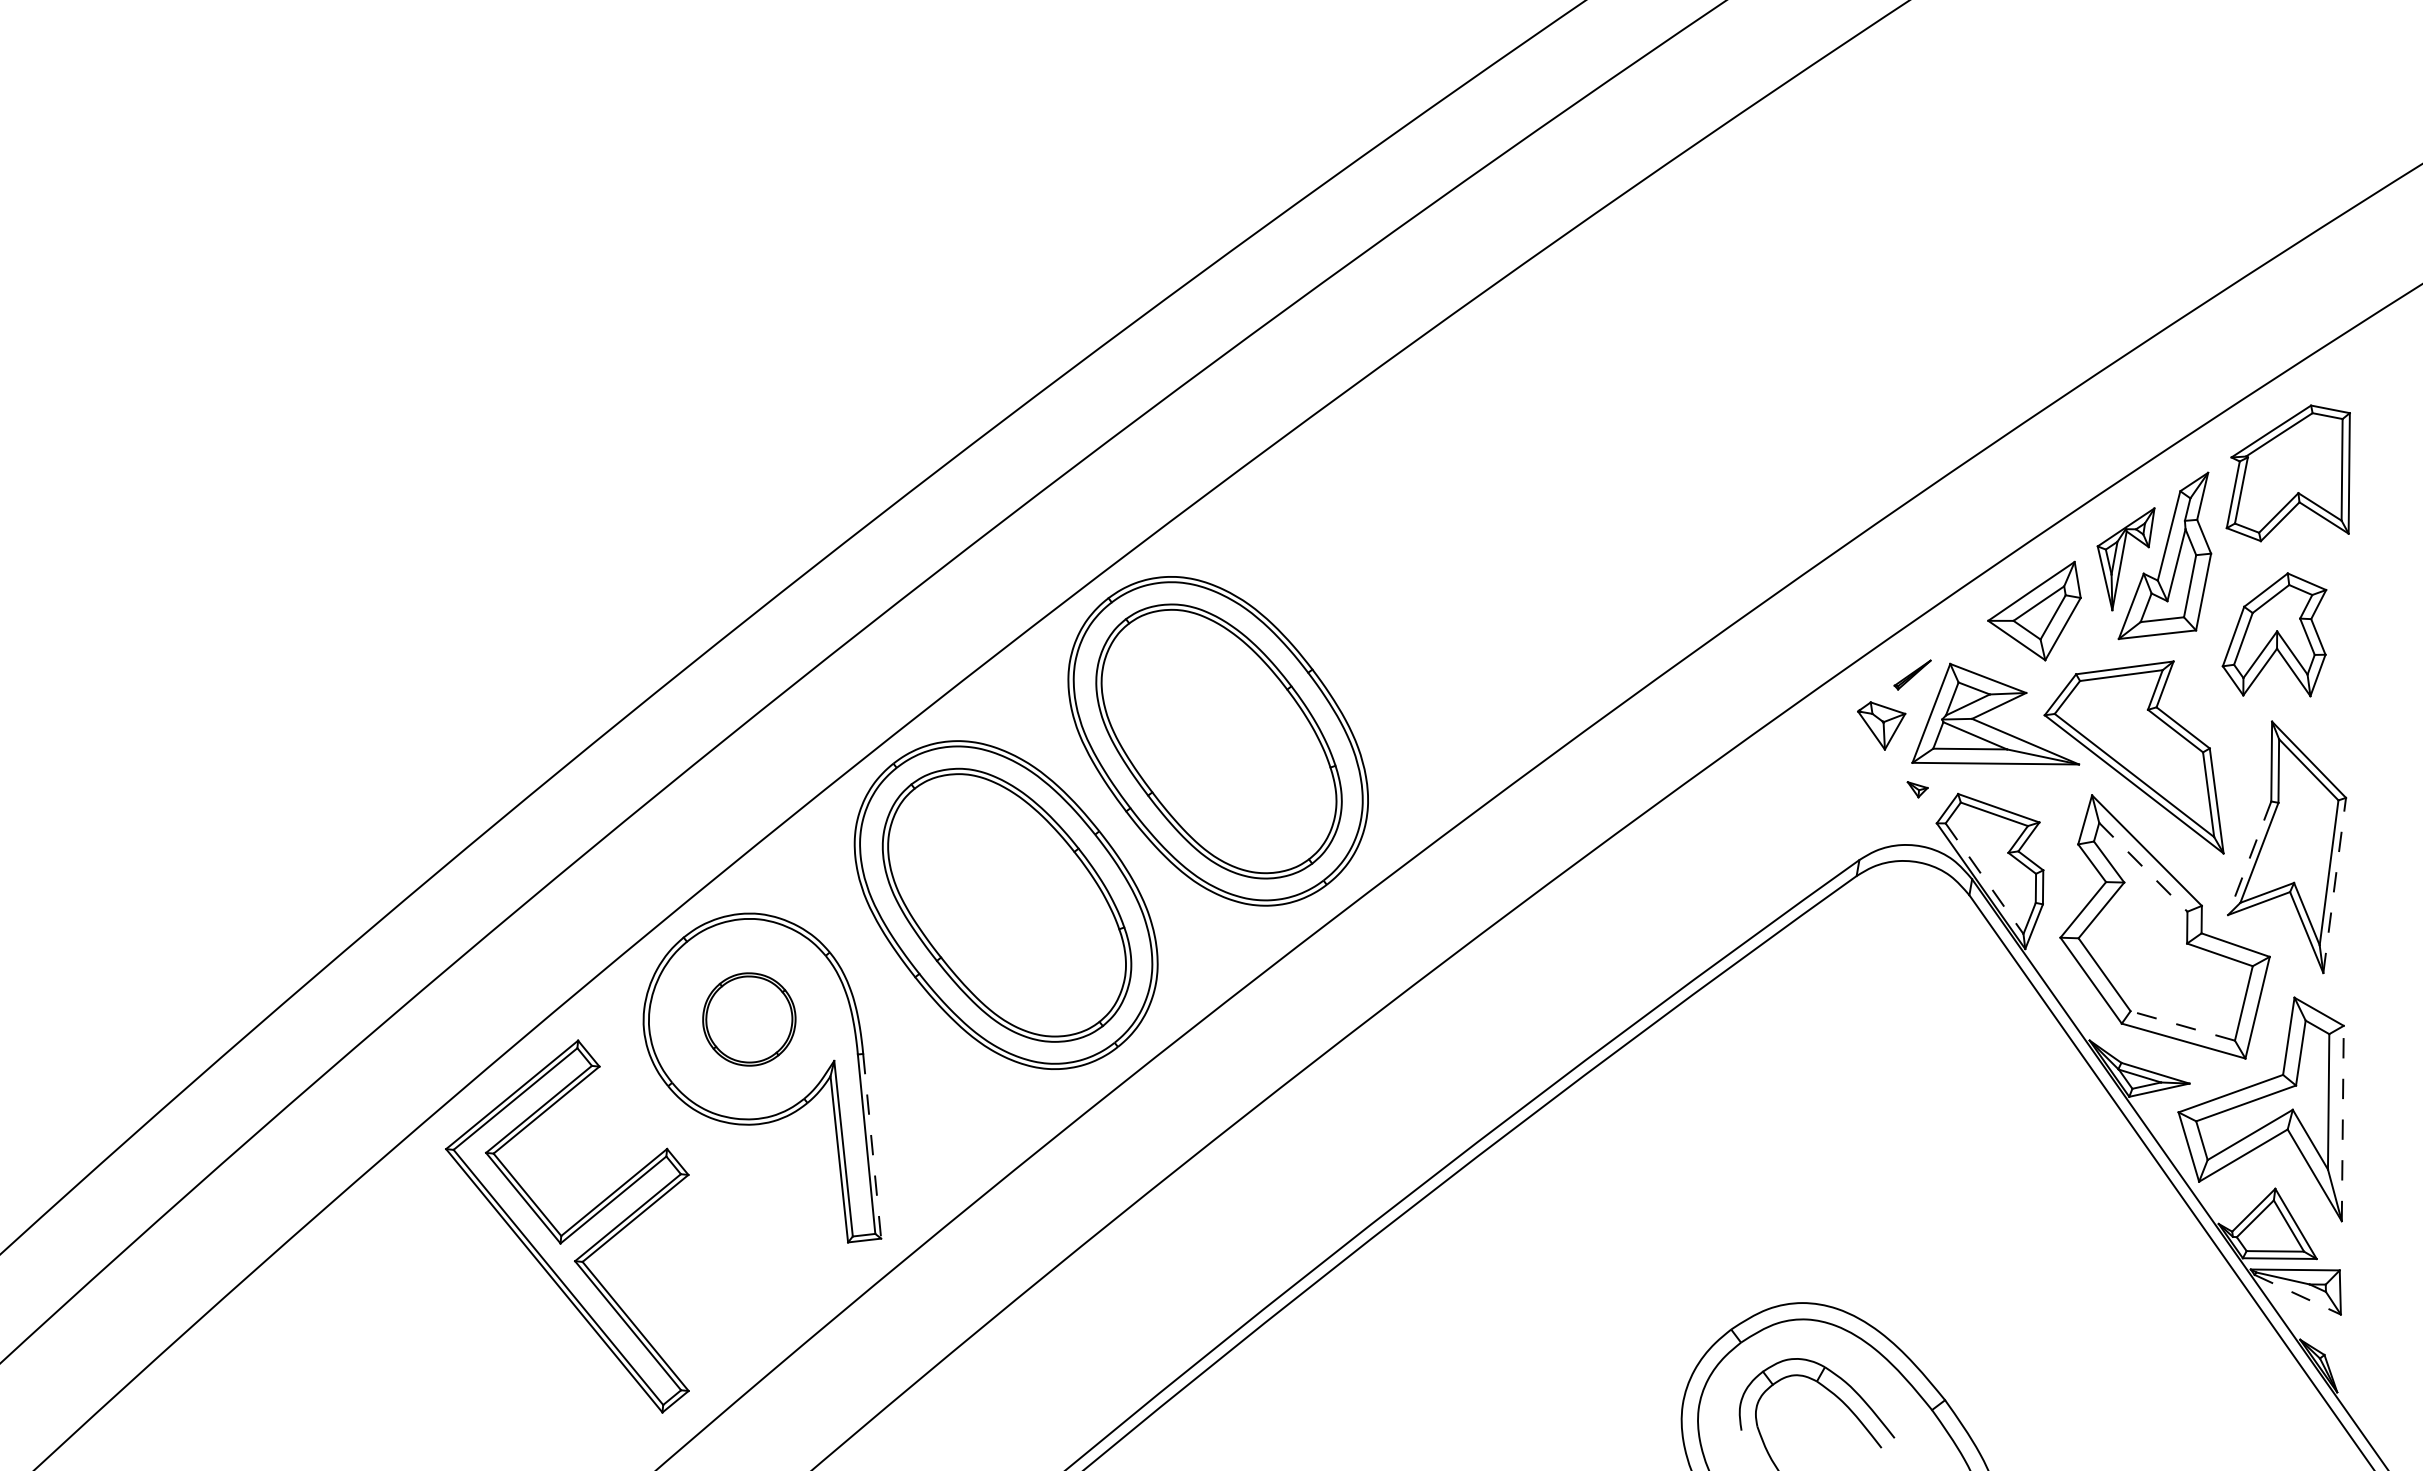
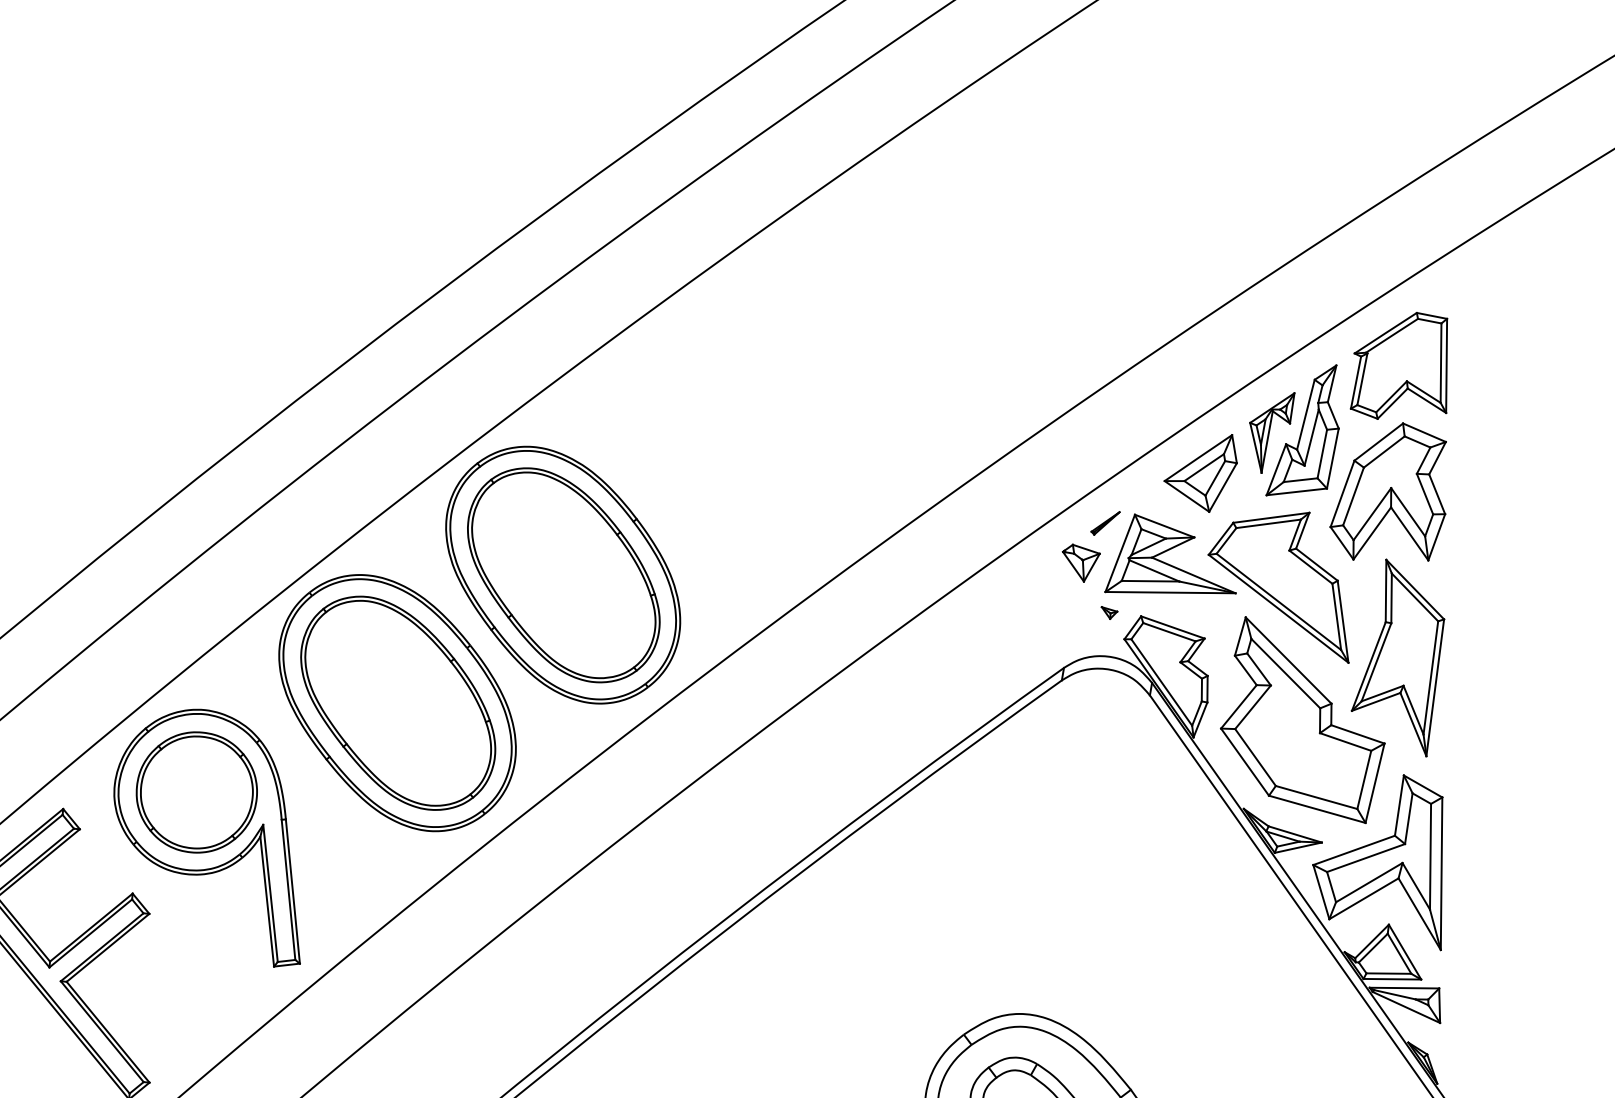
part: (2274, 634) -> (1388, 491), size x1.43
line: (2249, 858) -> (1368, 666), dashed -> solid
line: (2143, 867) -> (1285, 673), dashed -> solid
line: (1984, 878) -> (1161, 682), dashed -> solid
line: (2334, 884) -> (1435, 687), dashed -> solid
part: (749, 1019) -> (197, 792), size x1.67
line: (2182, 1025) -> (1316, 797), dashed -> solid
line: (2342, 1123) -> (1441, 873), dashed -> solid
line: (872, 1146) -> (293, 891), dashed -> solid
line: (2297, 1294) -> (1406, 1007), dashed -> solid

